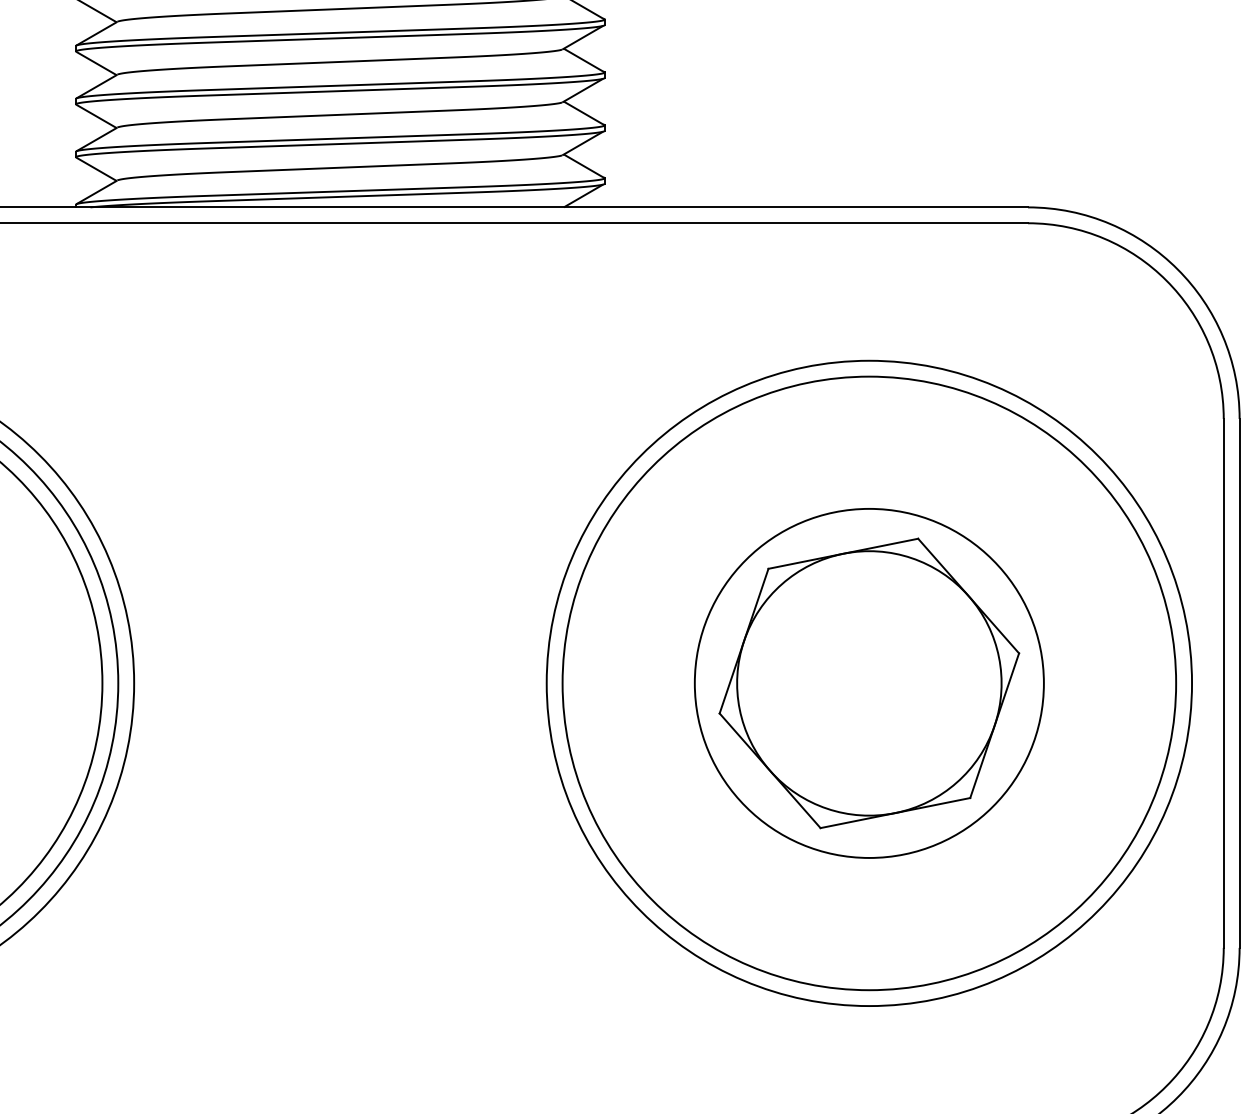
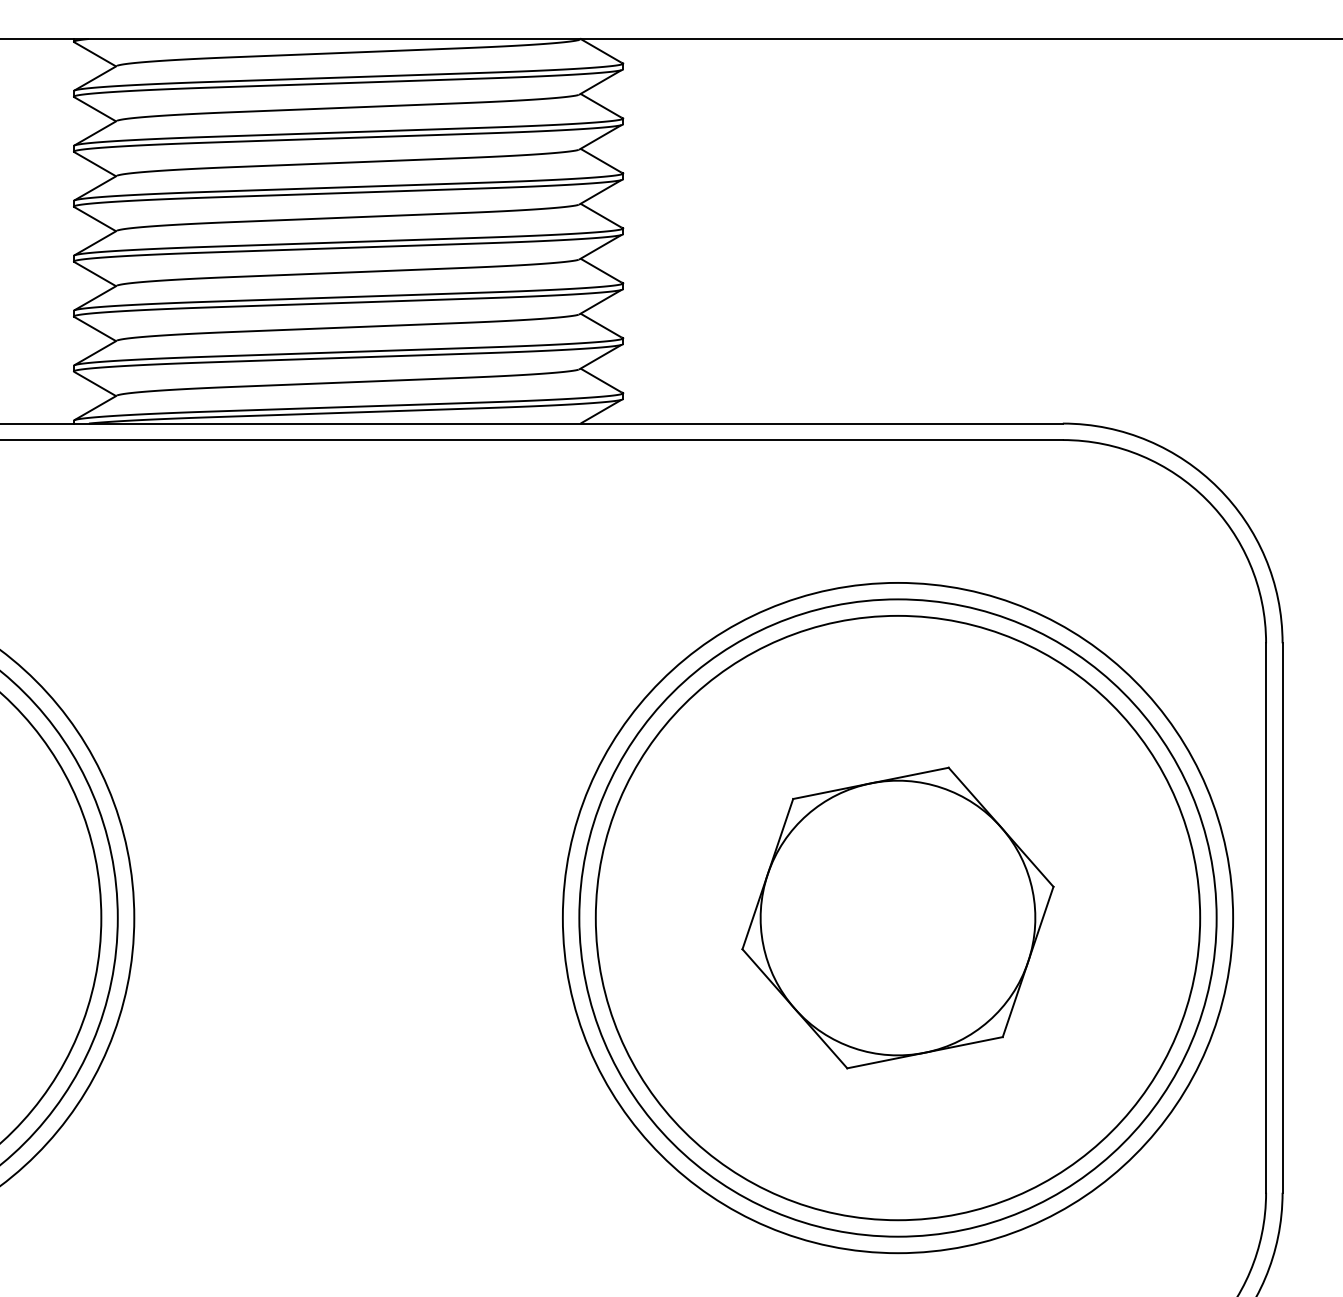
circle: (868, 682) -> (897, 917), size x1.67

